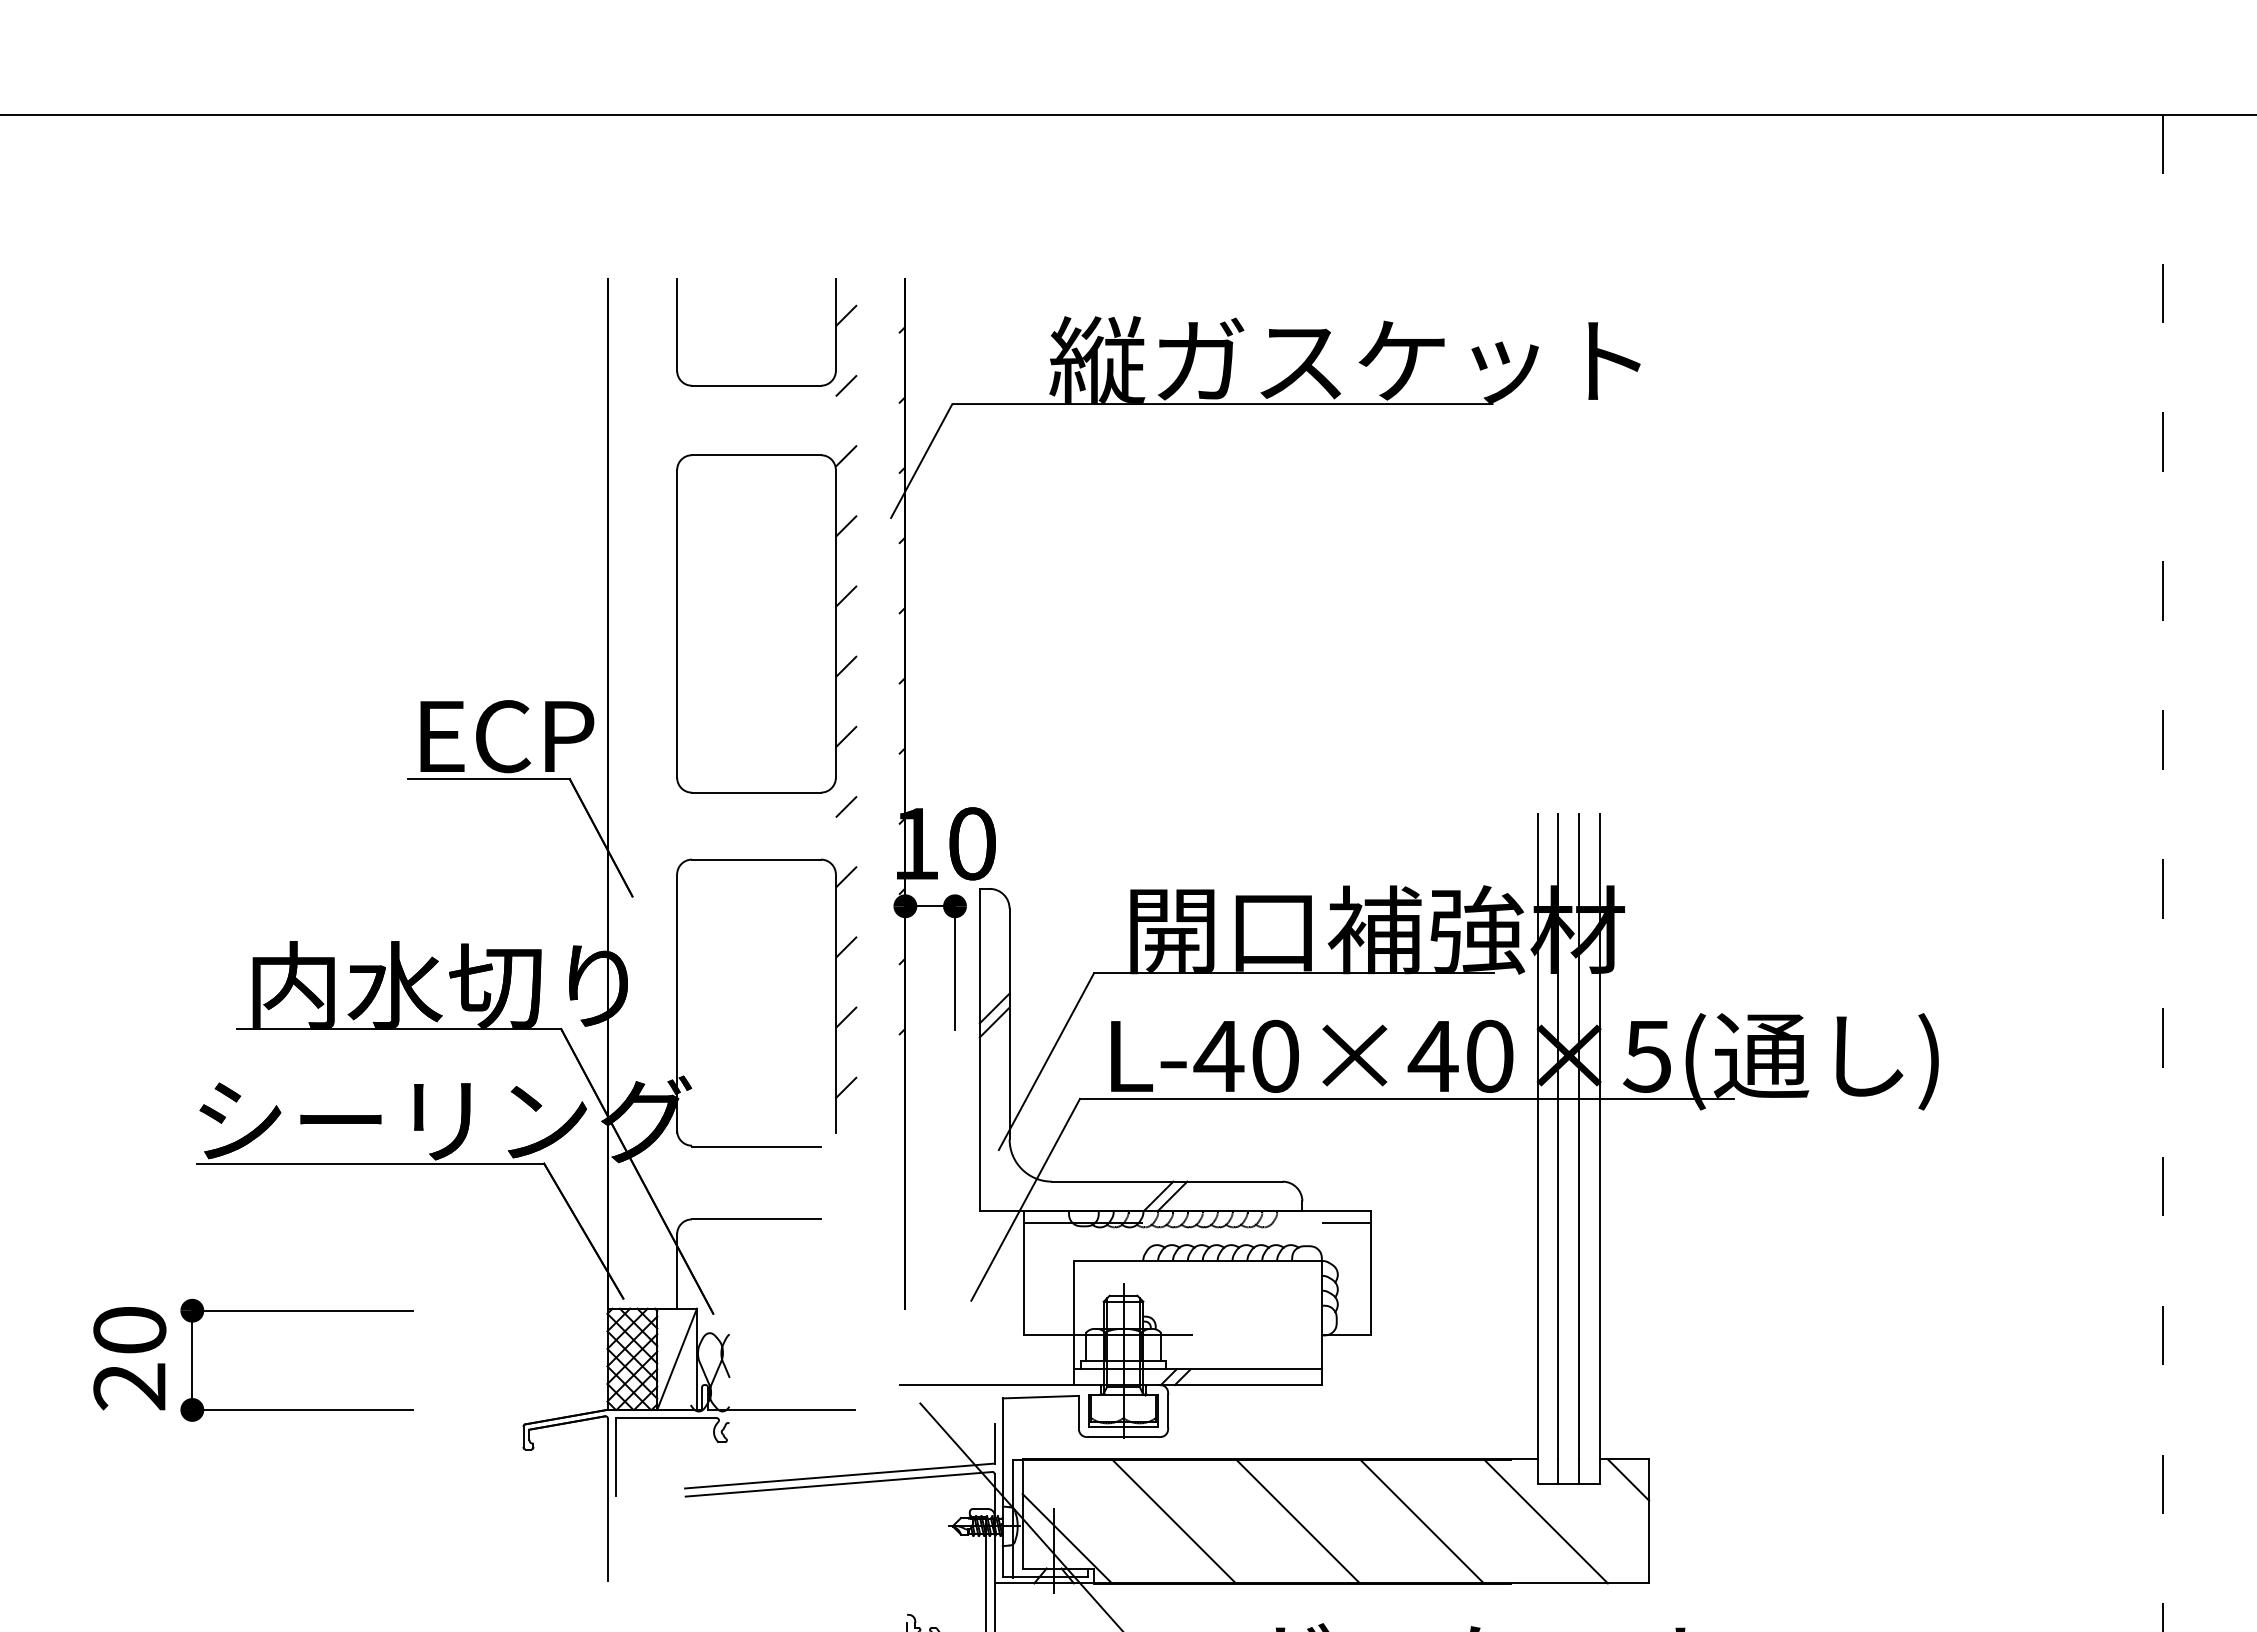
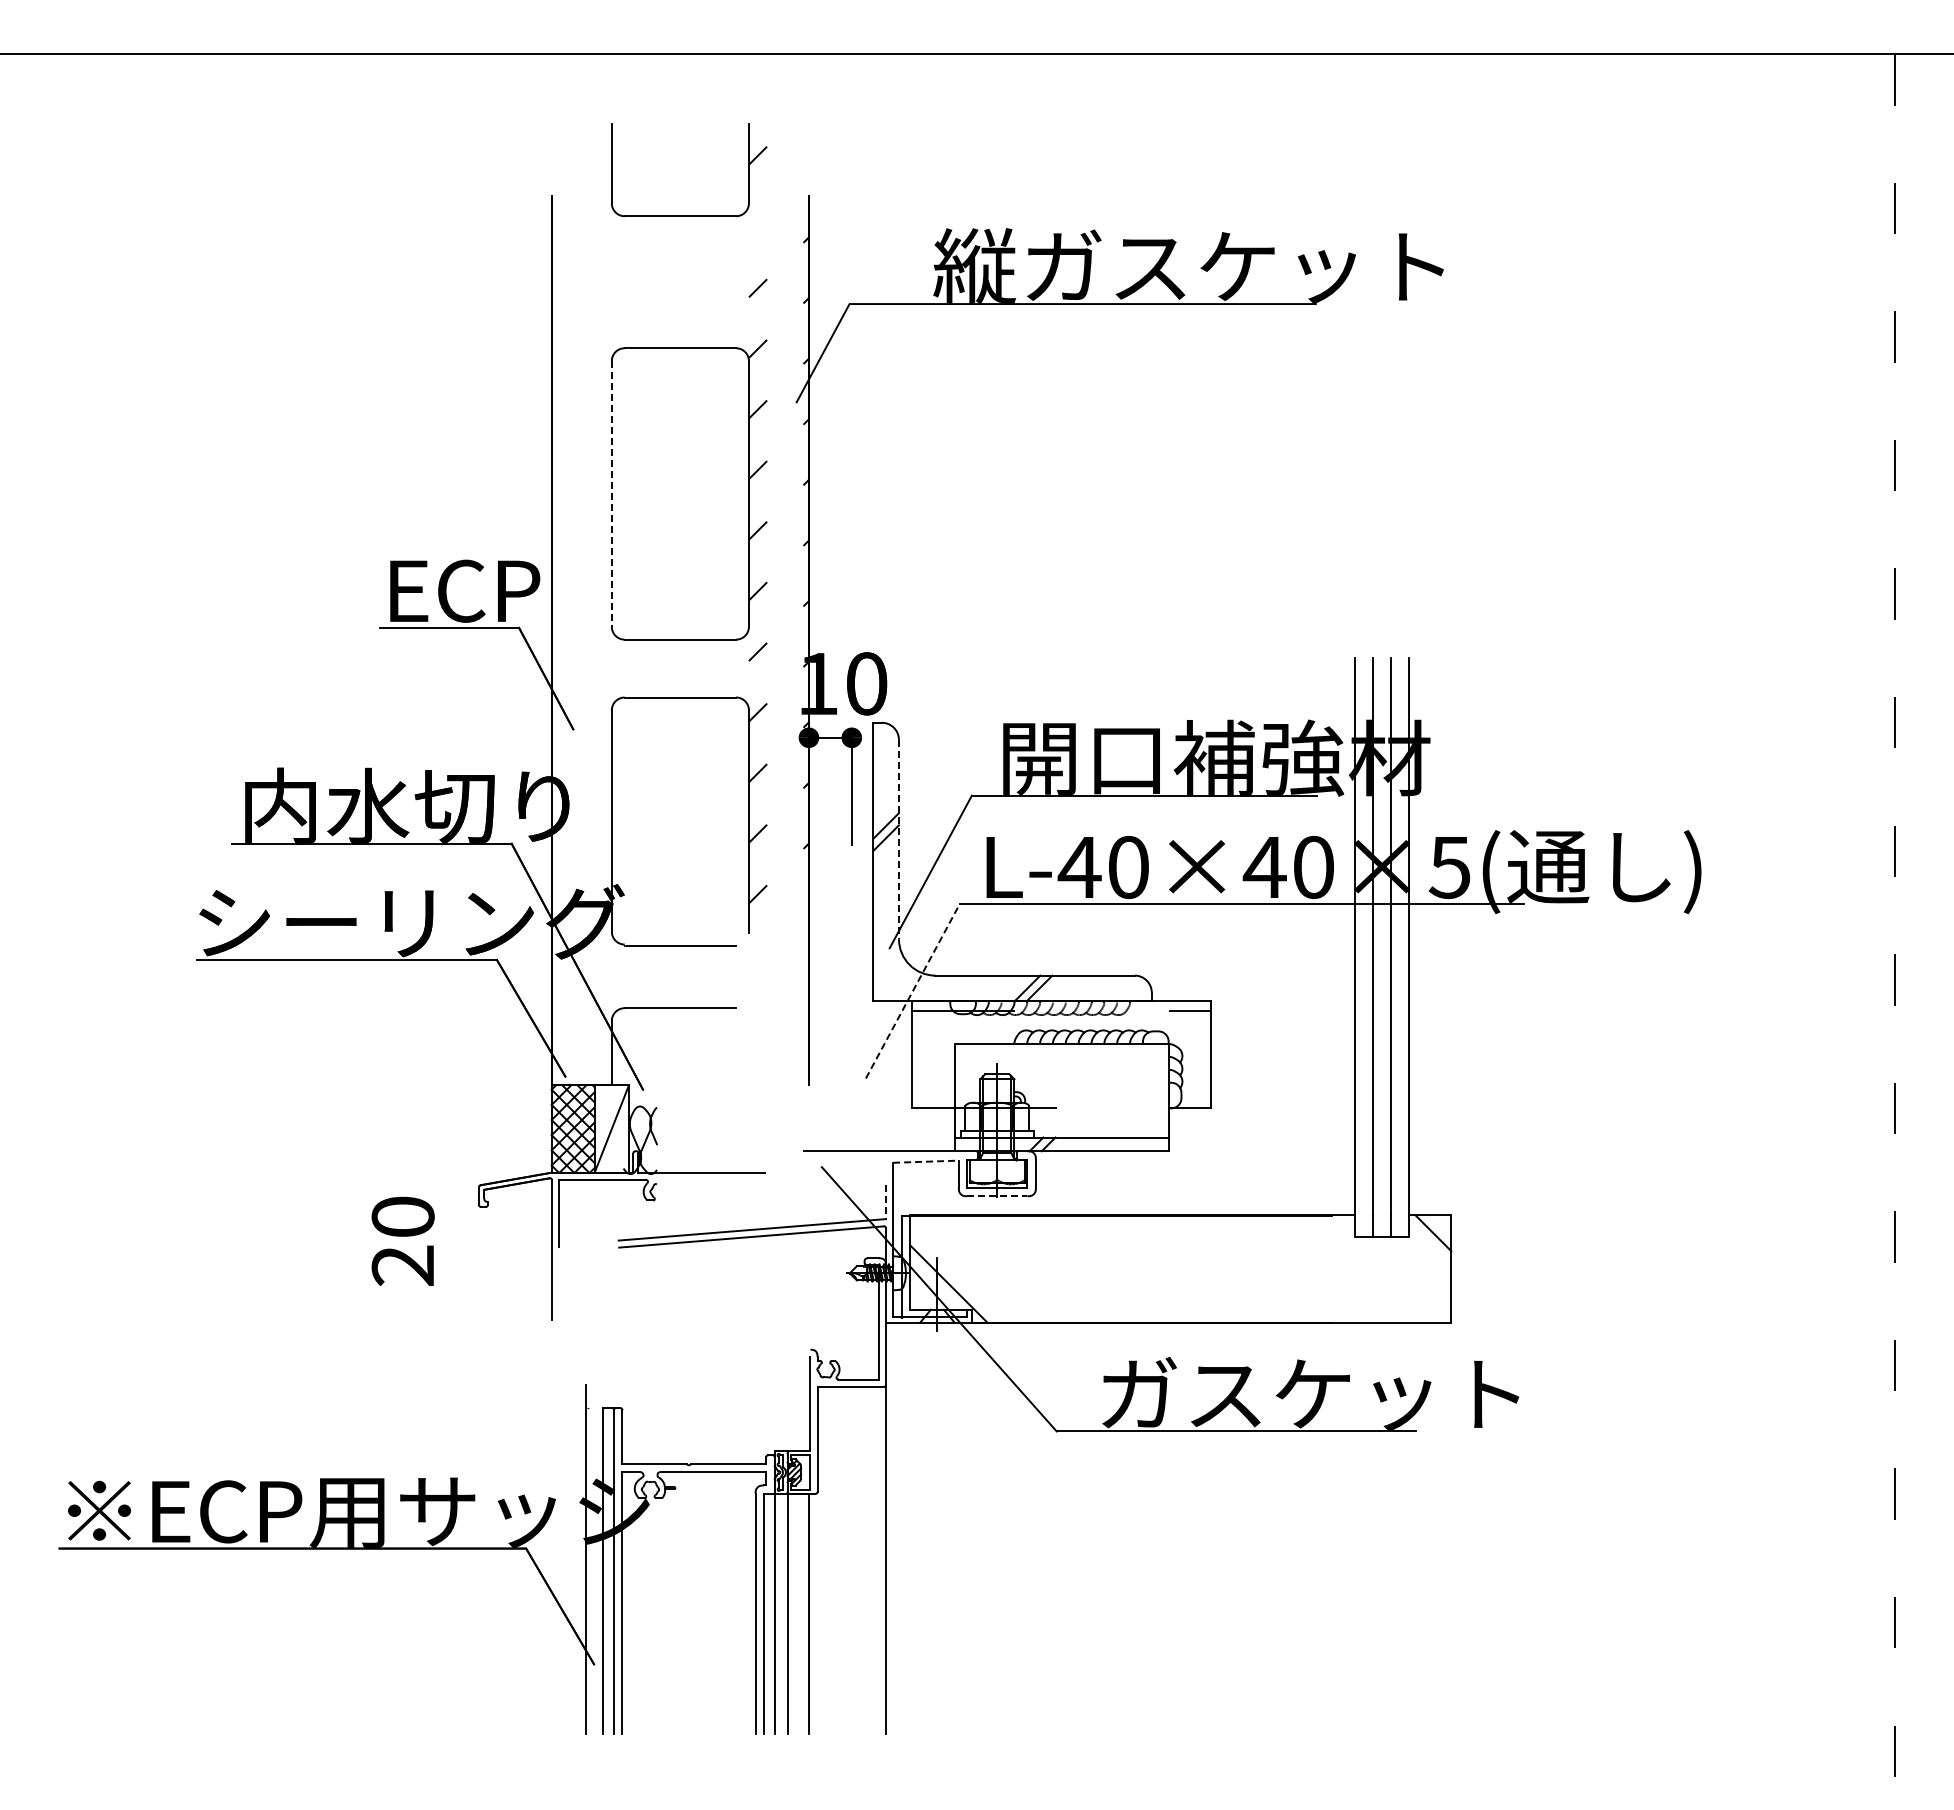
part: (767, 384) -> (689, 215), moved
line: (676, 623) -> (611, 493), solid -> dashed
line: (1009, 1024) -> (898, 839), solid -> dashed
line: (1025, 1200) -> (912, 991), solid -> dashed
part: (296, 1311) -> (283, 1087), removed
text: (129, 1358) -> (402, 1241), moved
line: (1040, 1396) -> (925, 1161), solid -> dashed
line: (1123, 1437) -> (997, 1196), solid -> dashed
line: (994, 1444) -> (885, 1202), solid -> dashed
line: (1173, 1520) -> (1040, 1268), removed
line: (1297, 1520) -> (1147, 1268), removed
line: (1421, 1520) -> (1254, 1268), removed
line: (1545, 1520) -> (1361, 1268), removed

